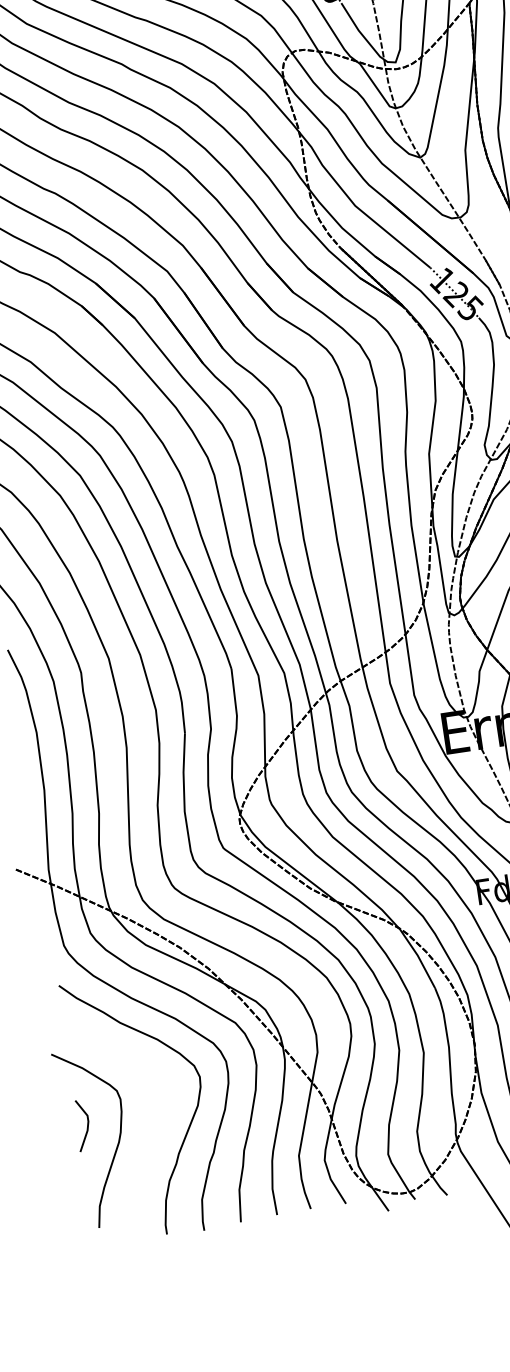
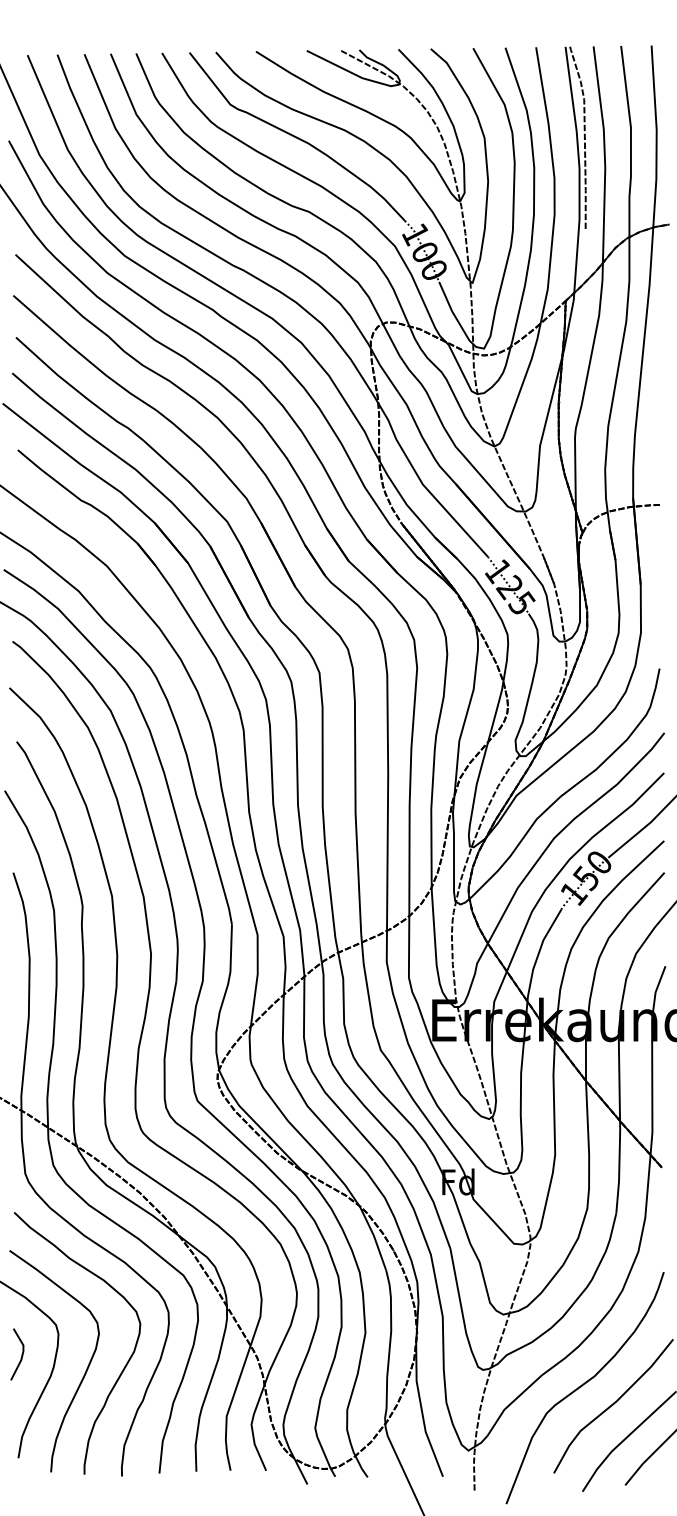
curve: (151, 1136) -> (83, 1375), added

